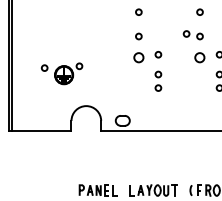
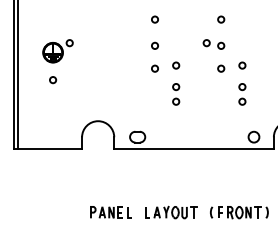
circle: (138, 57) -> (154, 68), size x0.62
circle: (200, 57) -> (221, 68), size x0.62
part: (68, 74) -> (57, 51), moved

